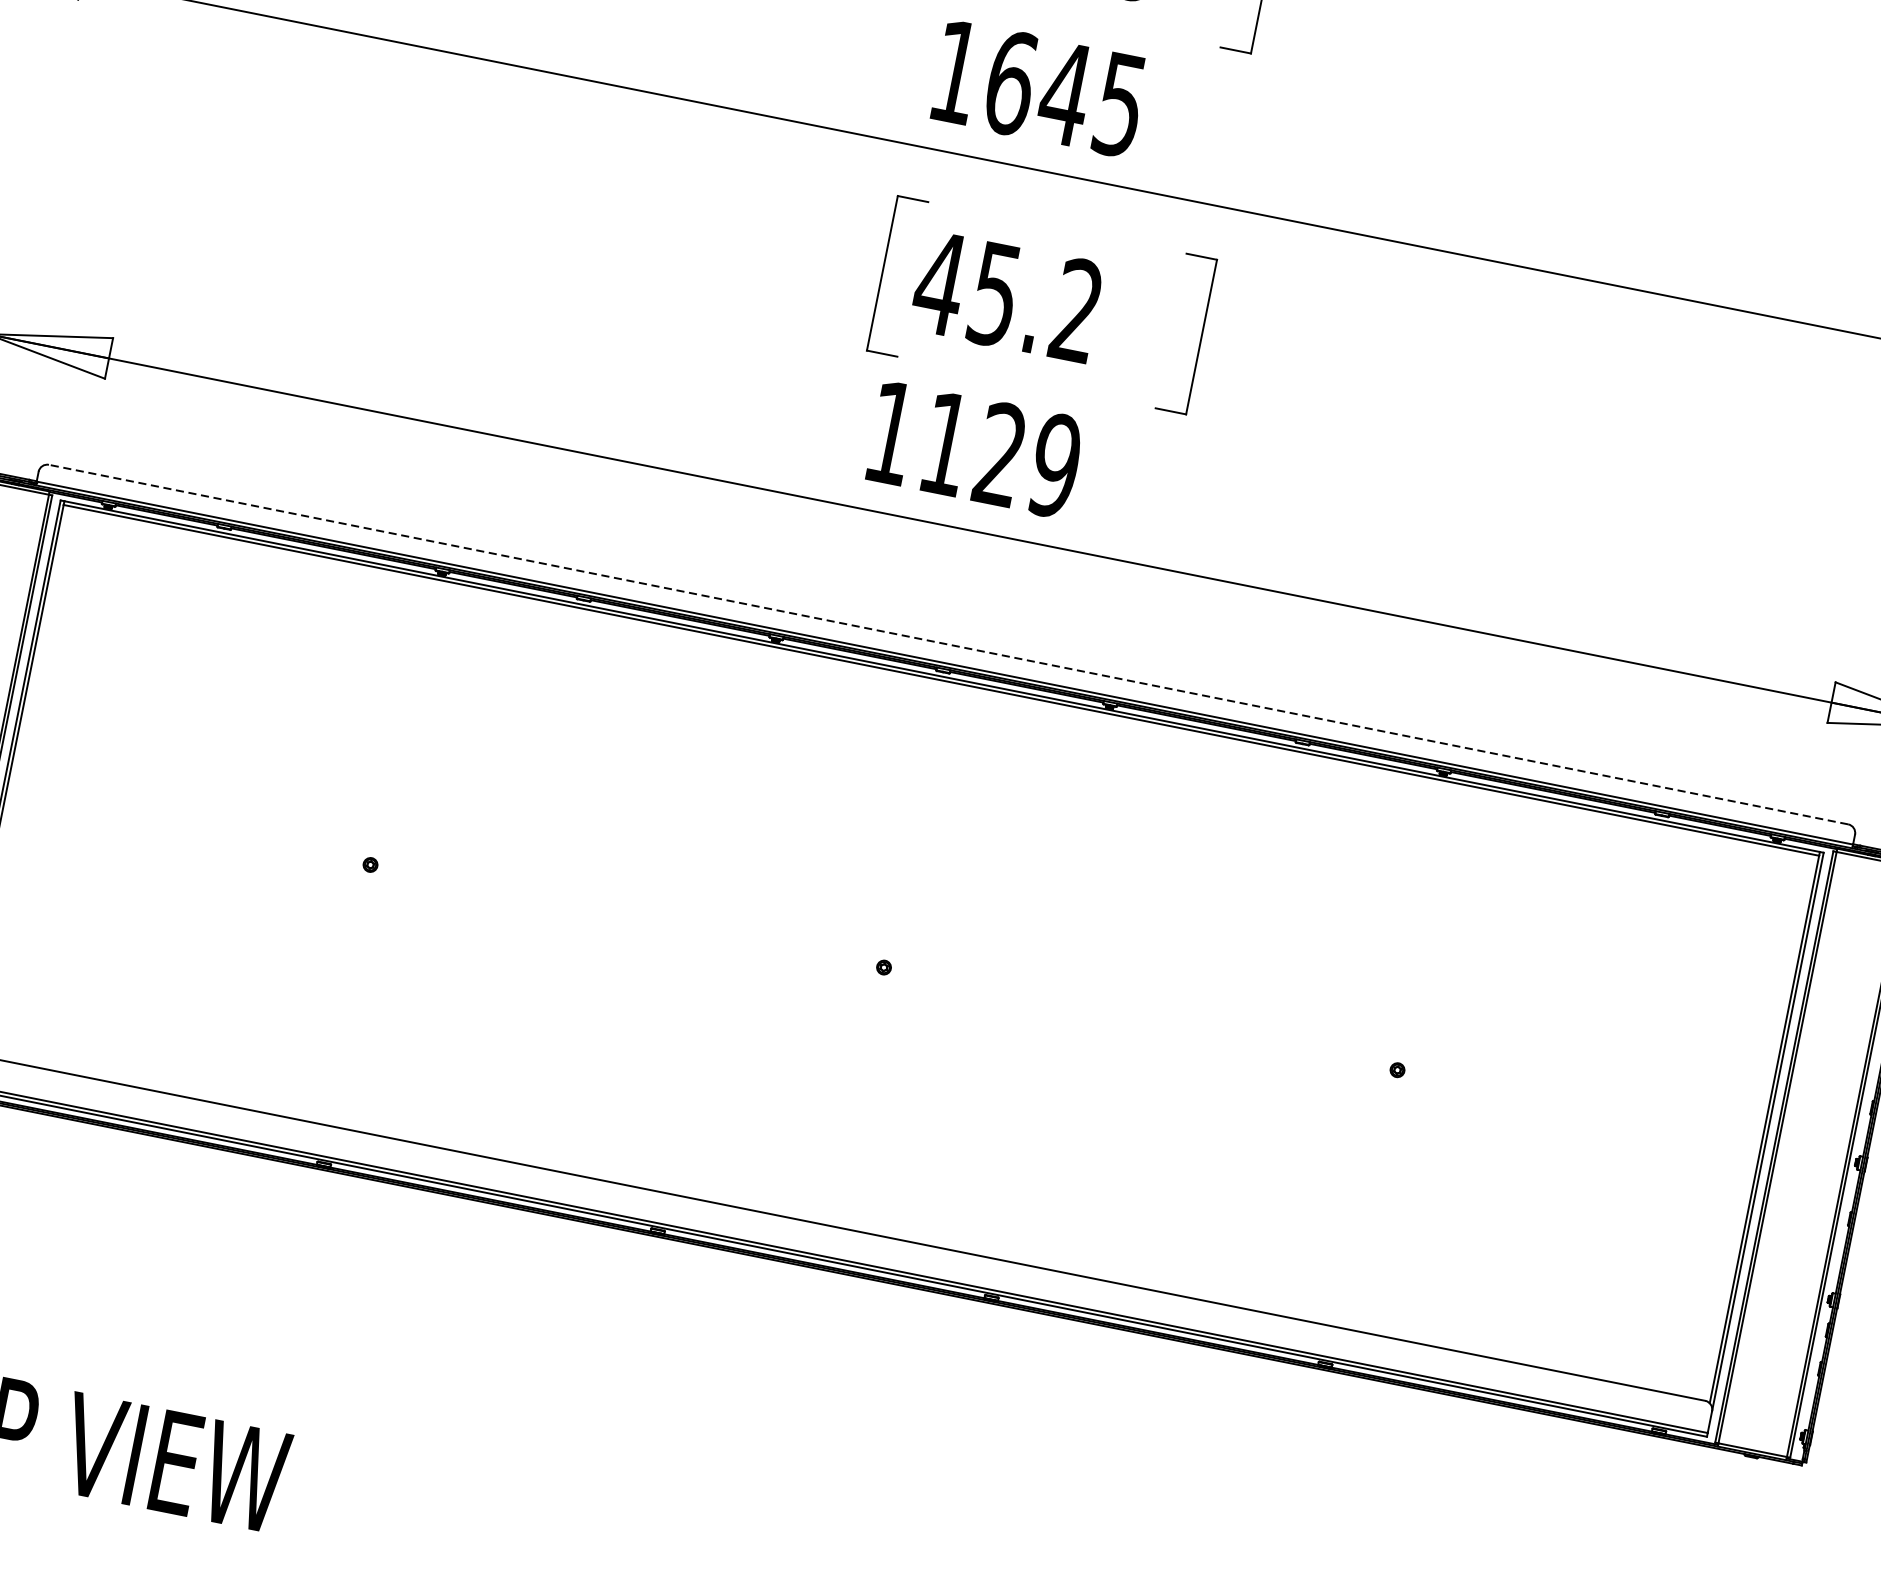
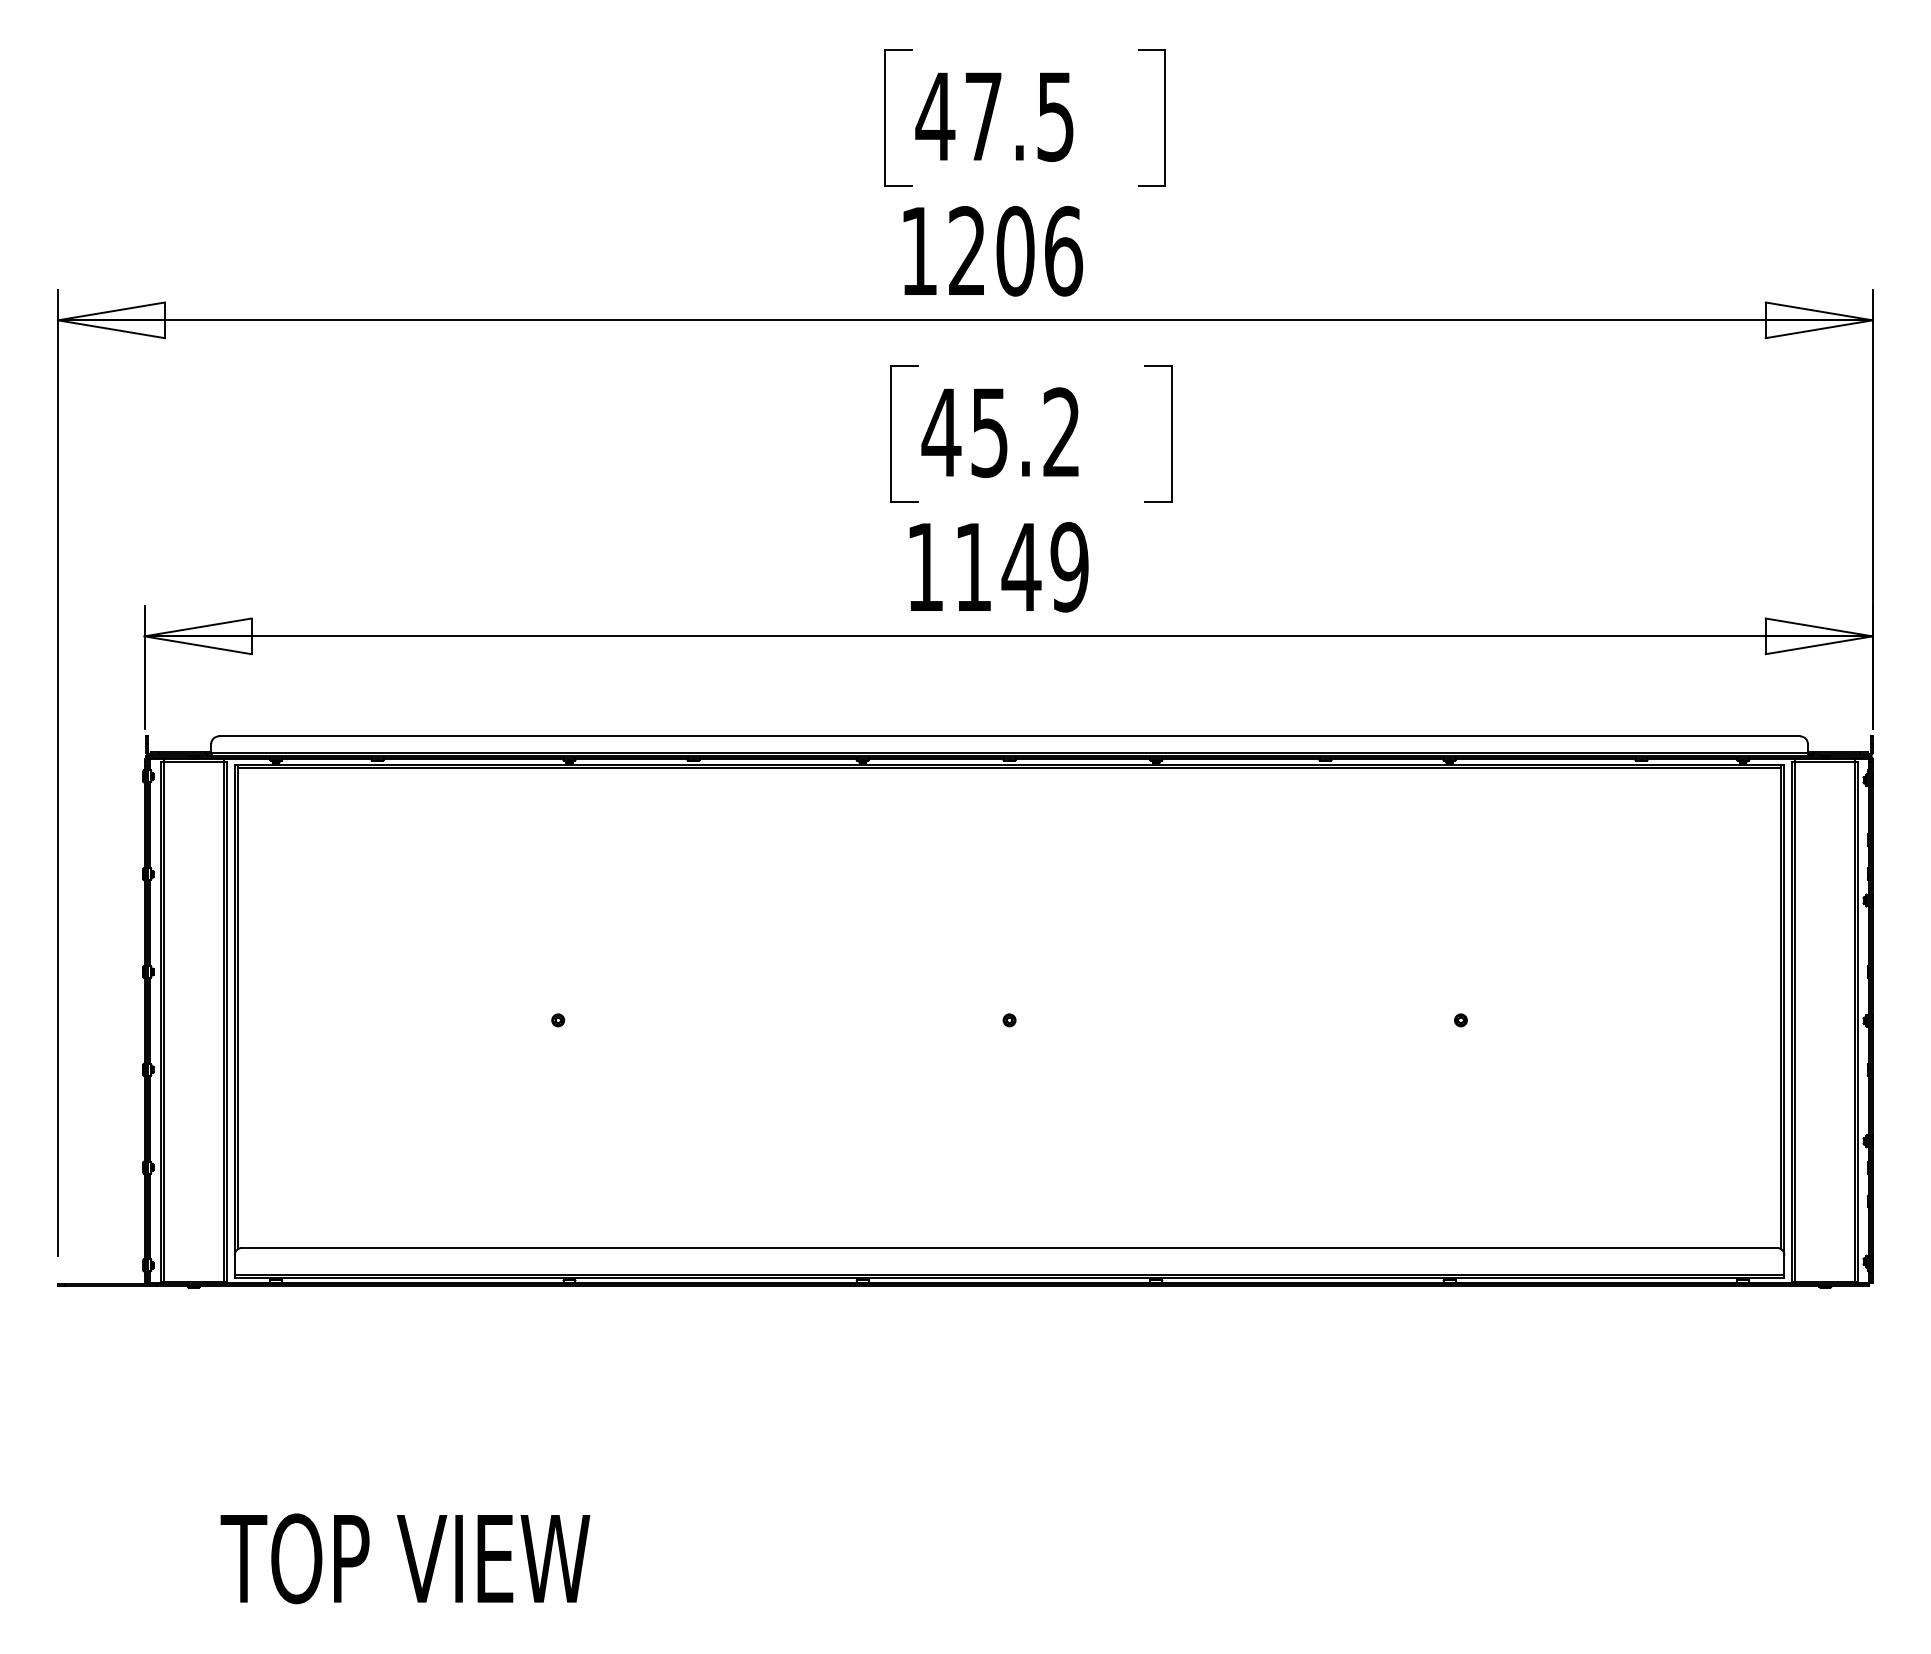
text: (1065, 94) -> (1015, 251), 1645 -> 1206
text: (1000, 452) -> (1021, 565), 1129 -> 1149
line: (948, 644) -> (1009, 736), dashed -> solid

